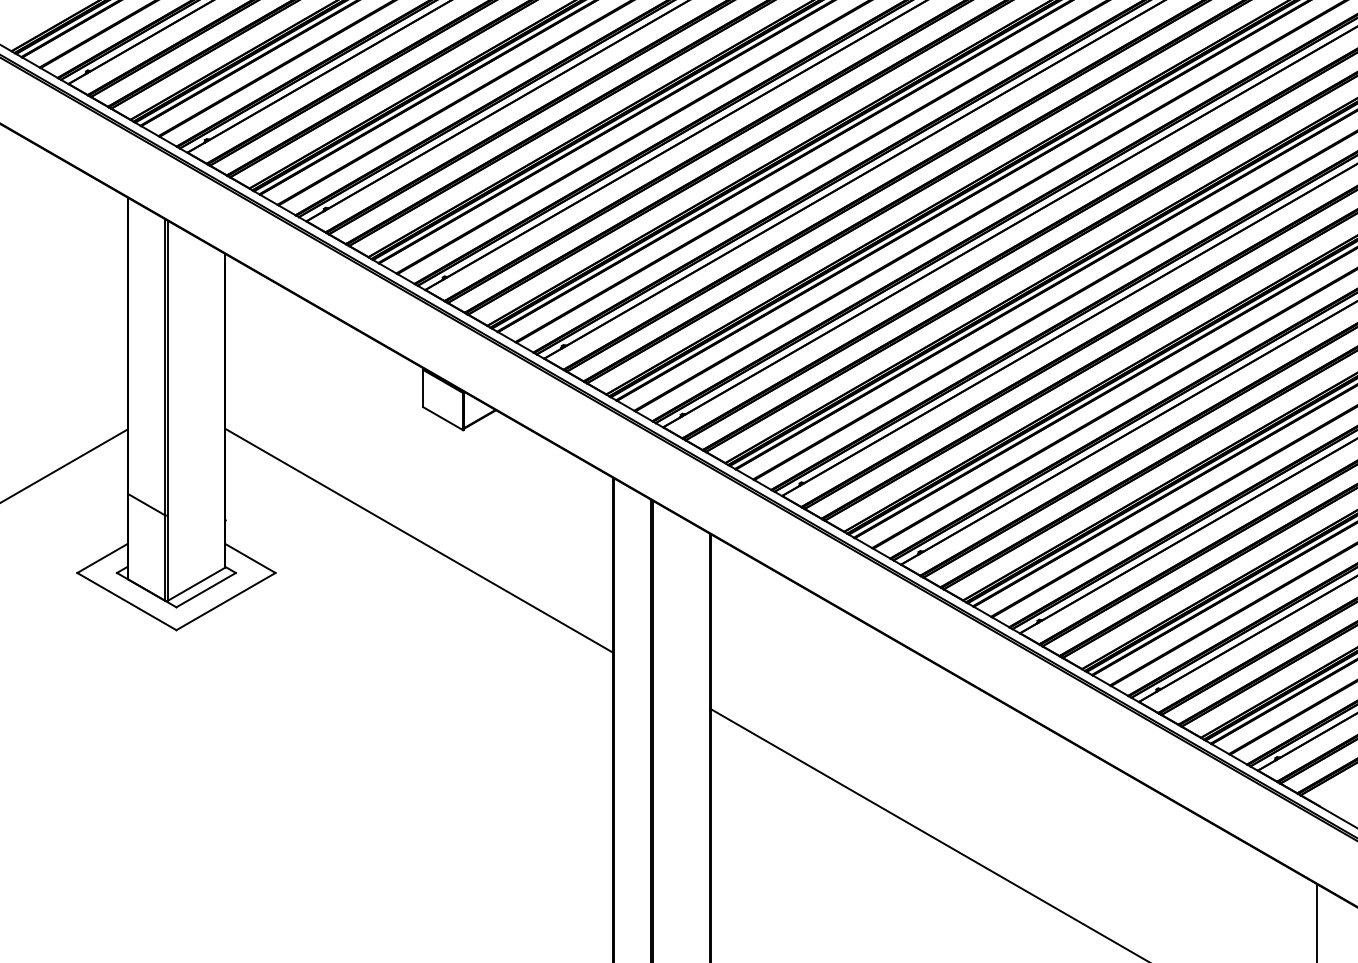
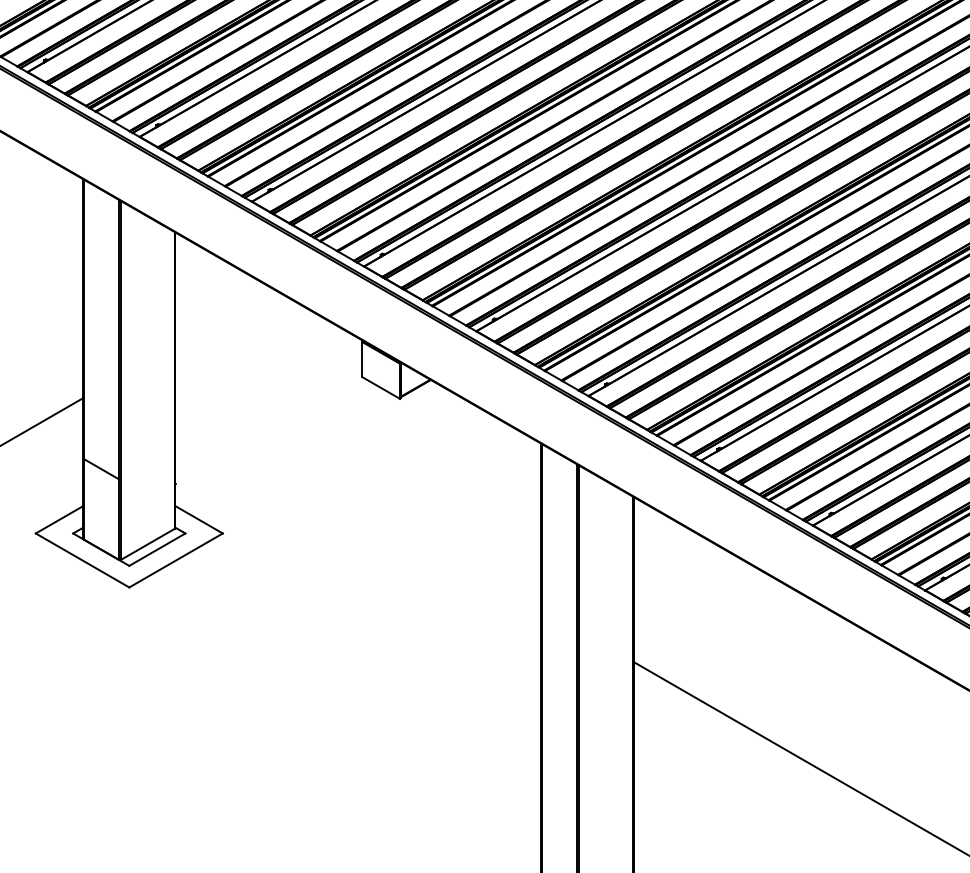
line: (419, 540) -> (358, 502), removed

